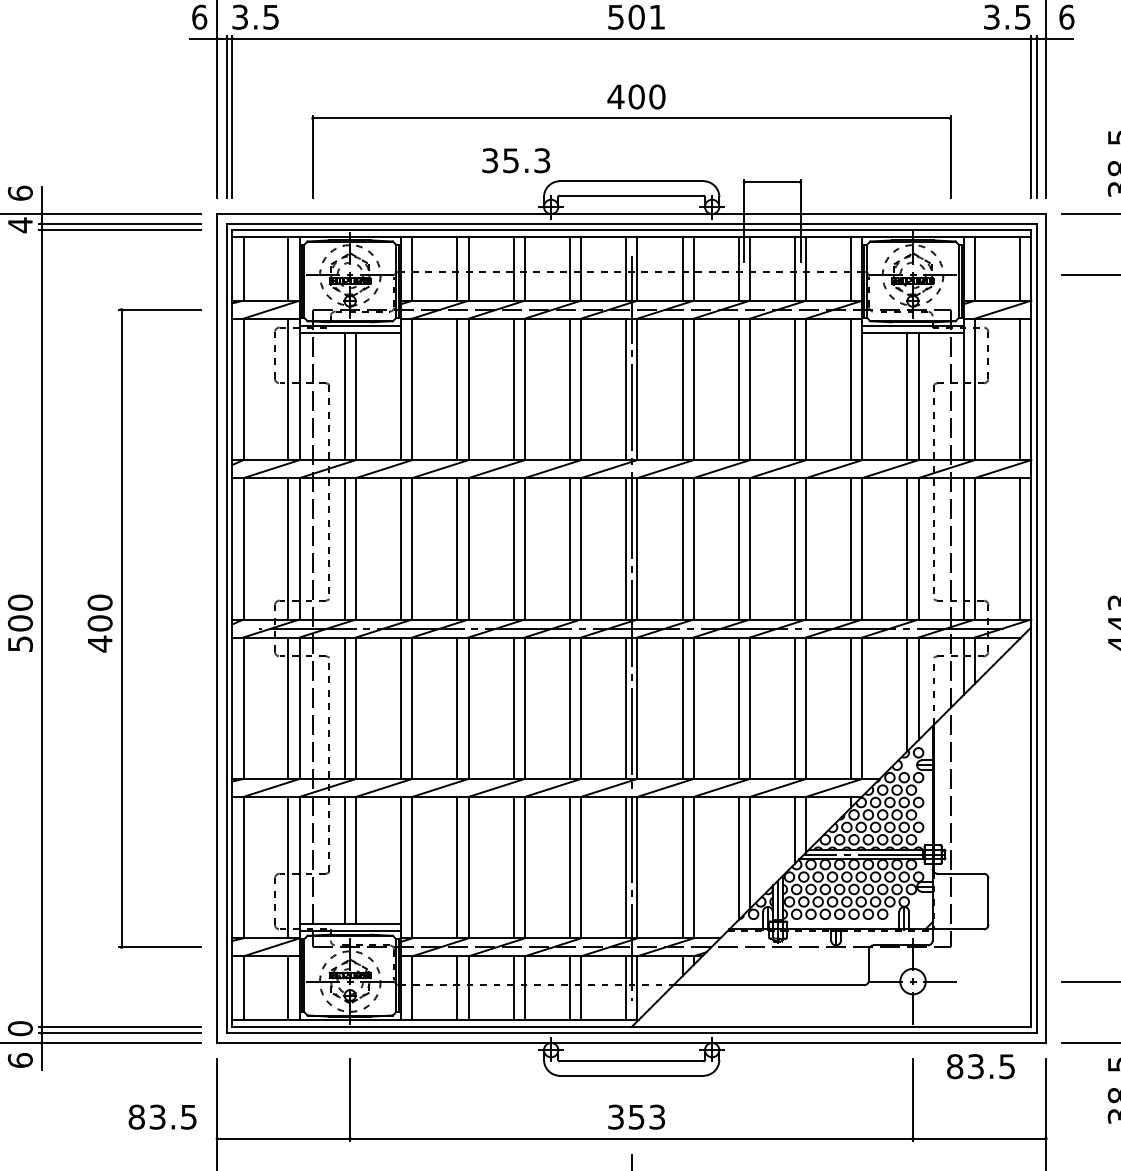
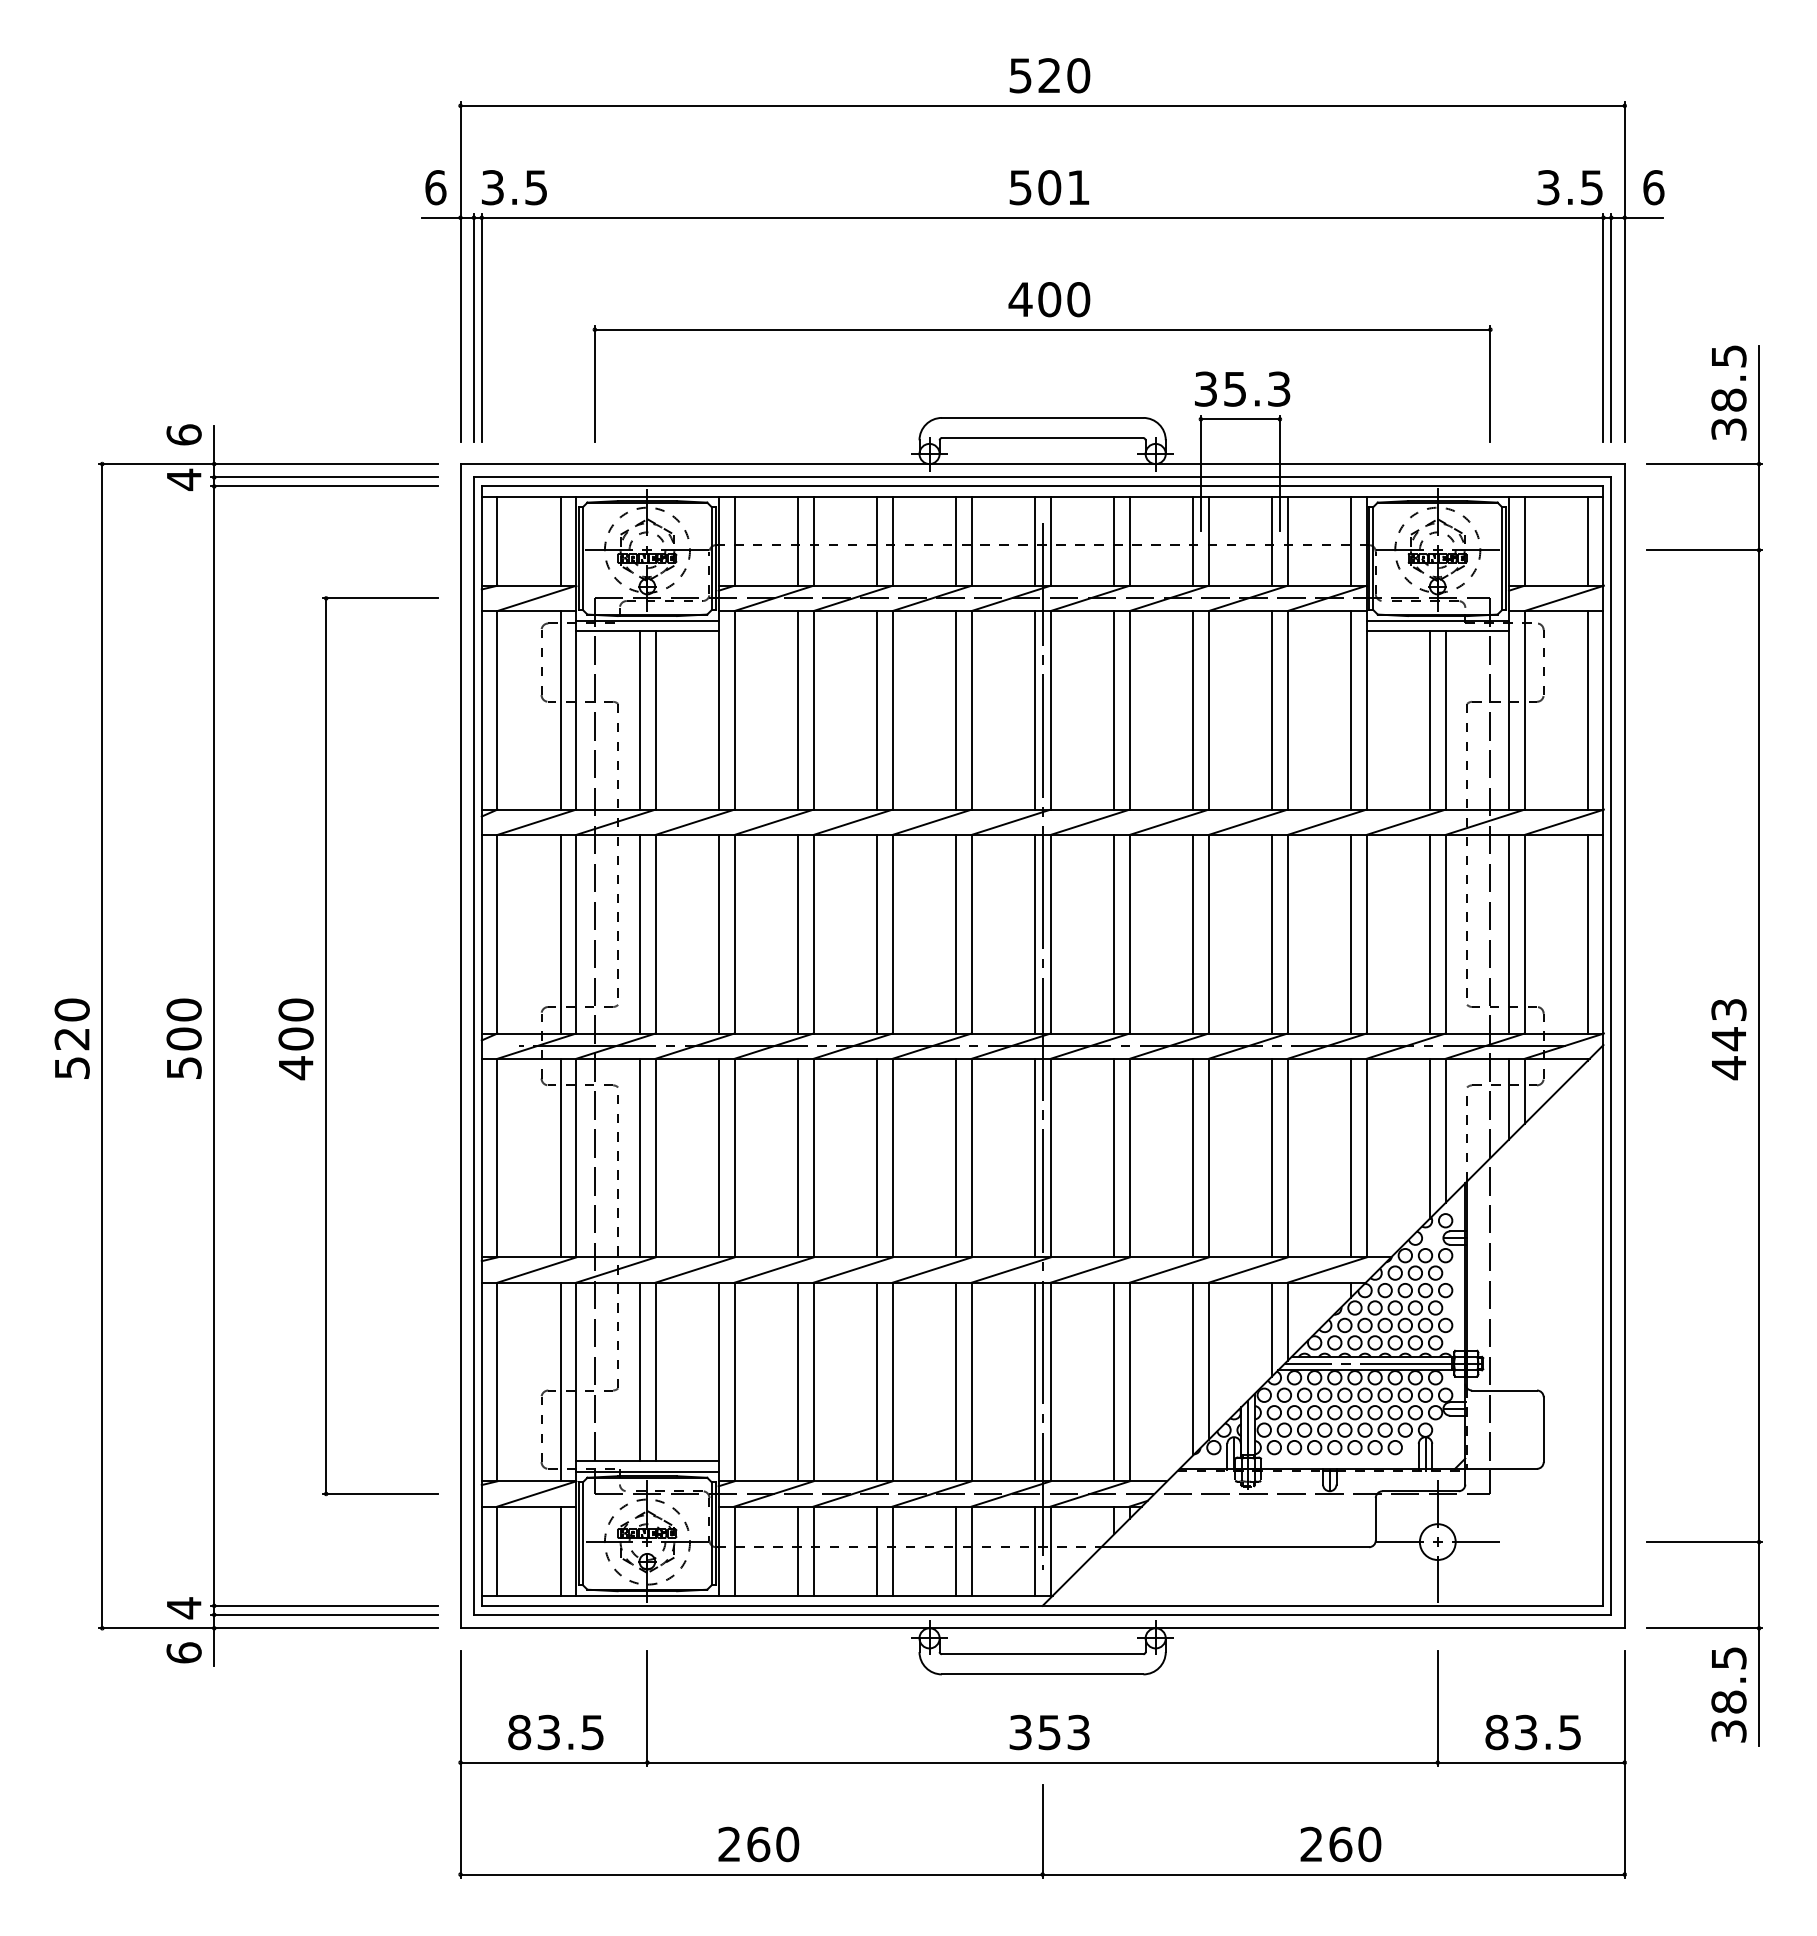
text: (516, 160) -> (1242, 388), moved
text: (19, 1028) -> (183, 1608), 0 -> 4
text: (980, 1066) -> (1532, 1732), moved
text: (162, 1117) -> (555, 1732), moved

